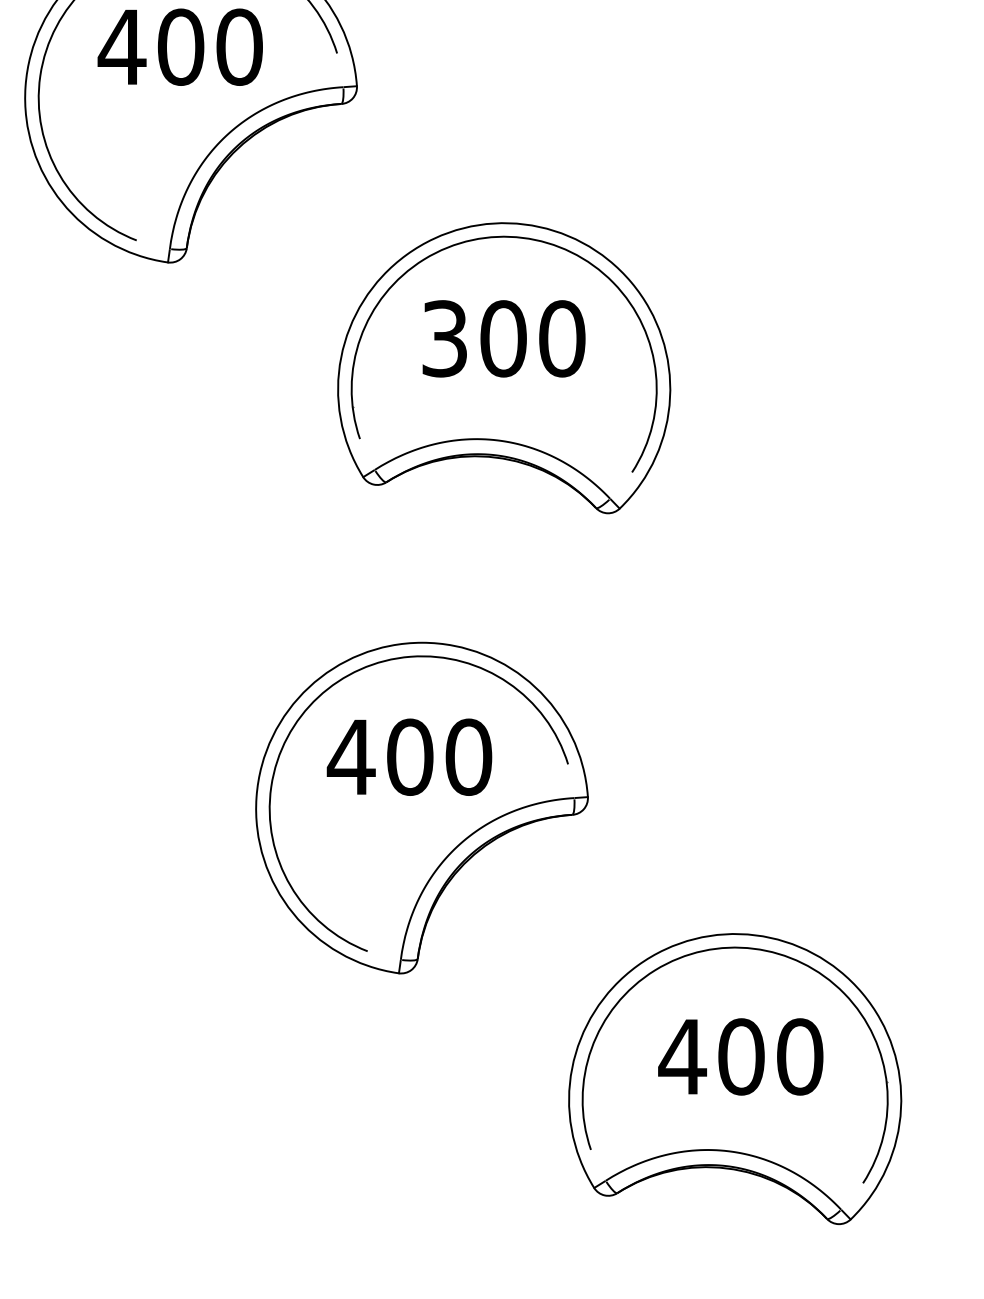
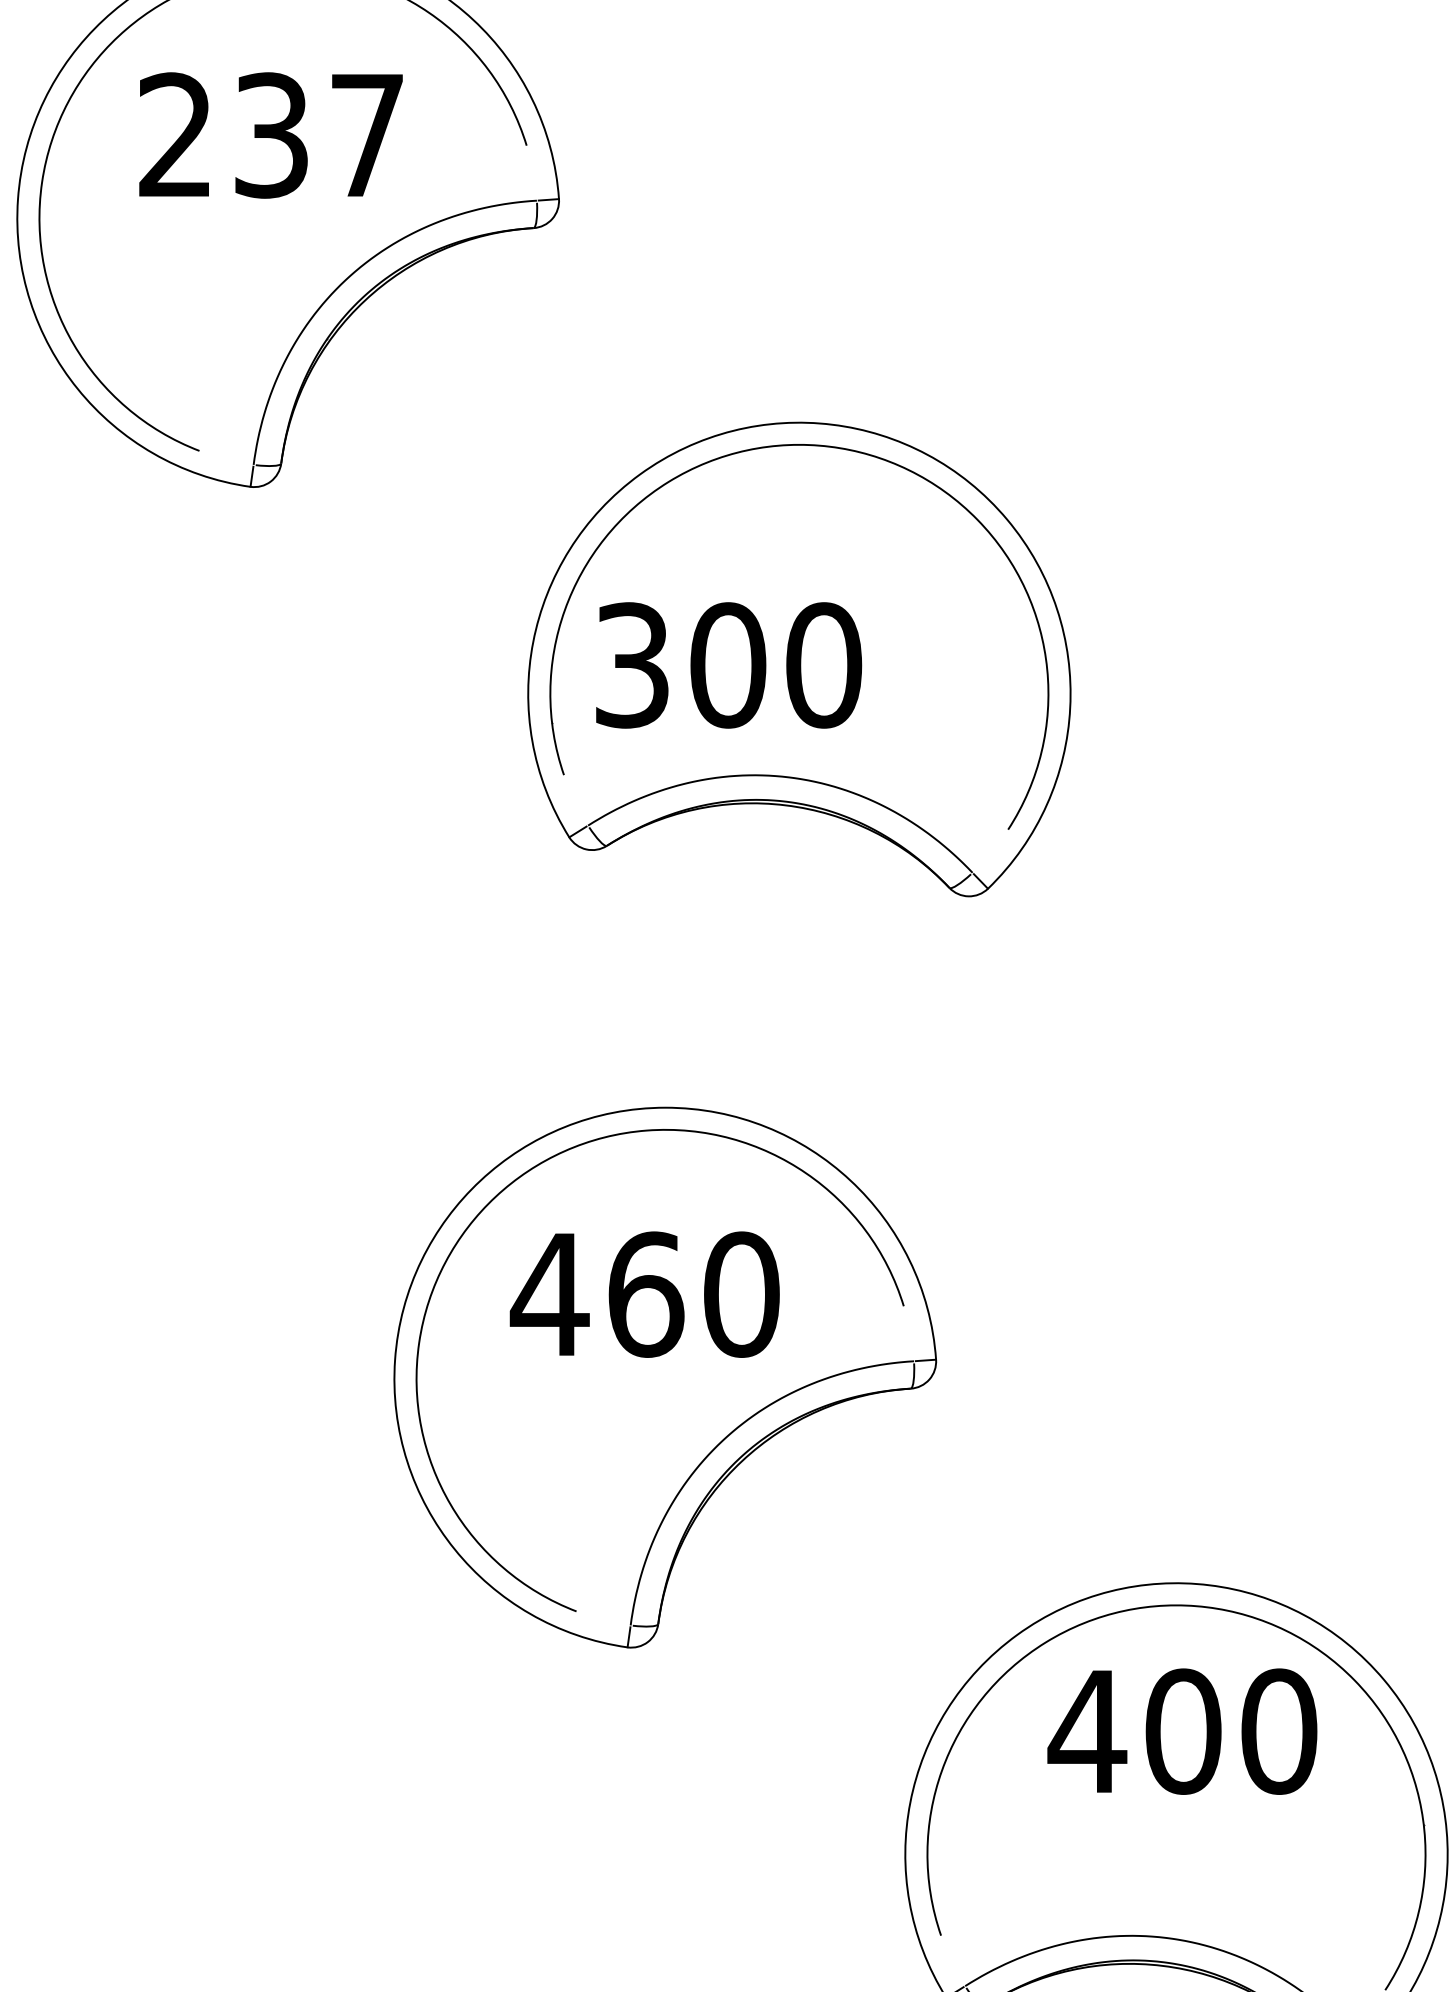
text: (179, 46) -> (269, 134), 400 -> 237
text: (503, 338) -> (728, 664), moved
text: (410, 756) -> (646, 1293), 400 -> 460
text: (740, 1056) -> (1181, 1730), moved

